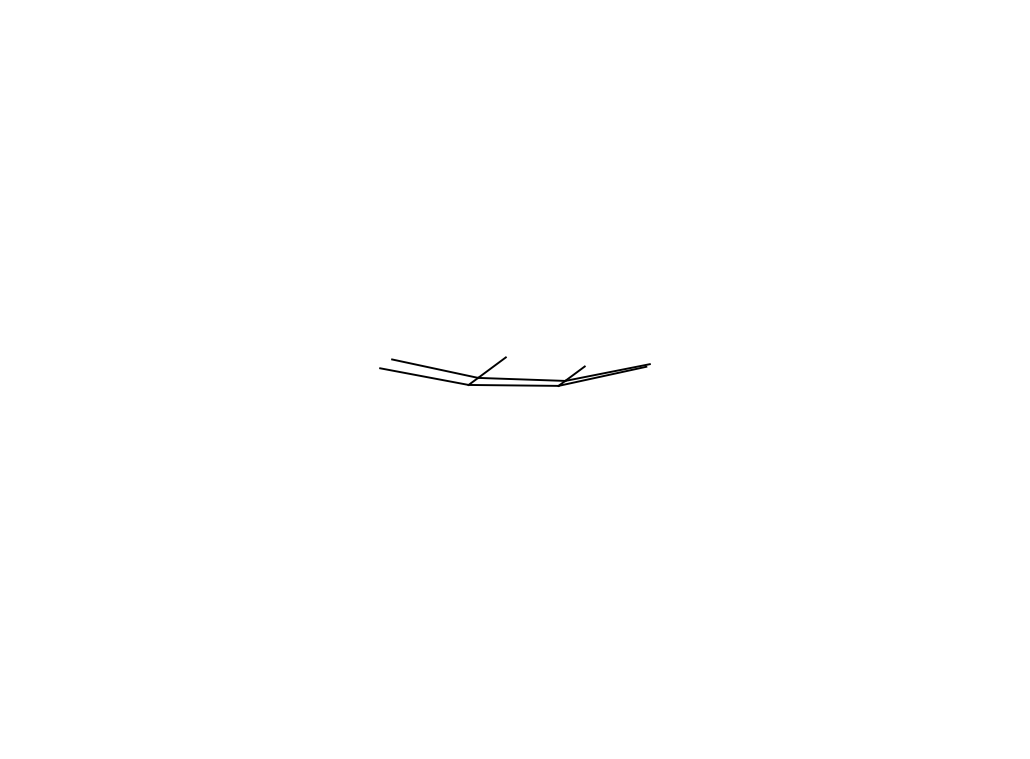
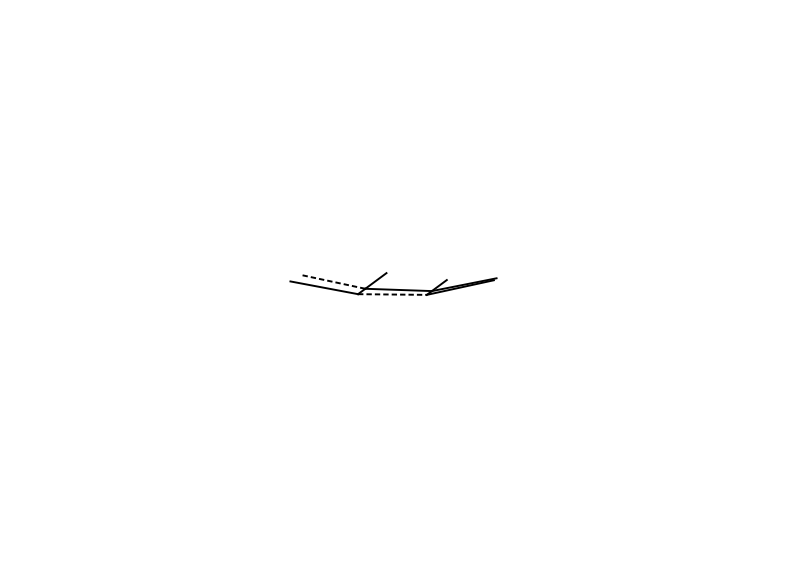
line: (435, 368) -> (332, 281), solid -> dashed
line: (513, 385) -> (392, 294), solid -> dashed

